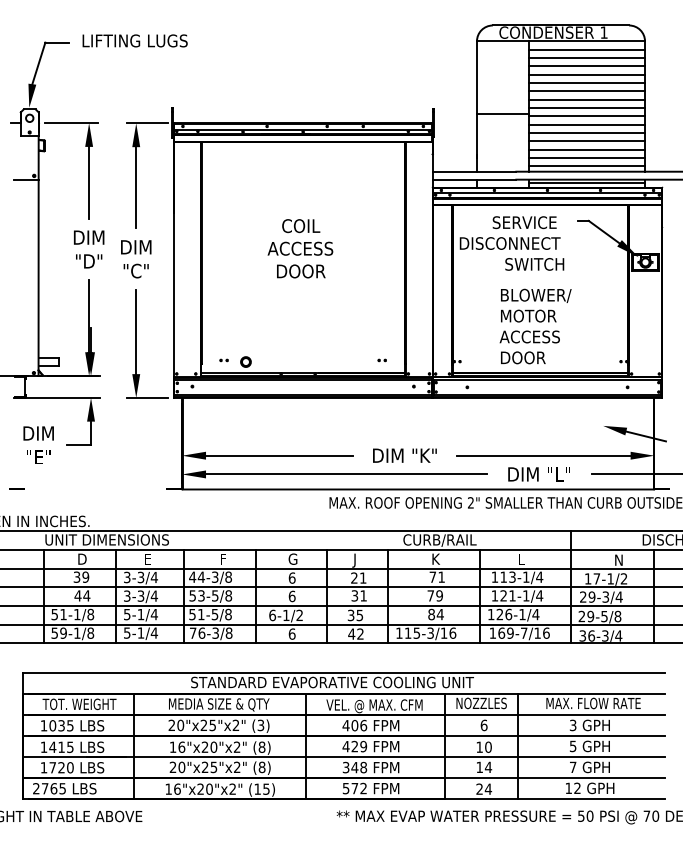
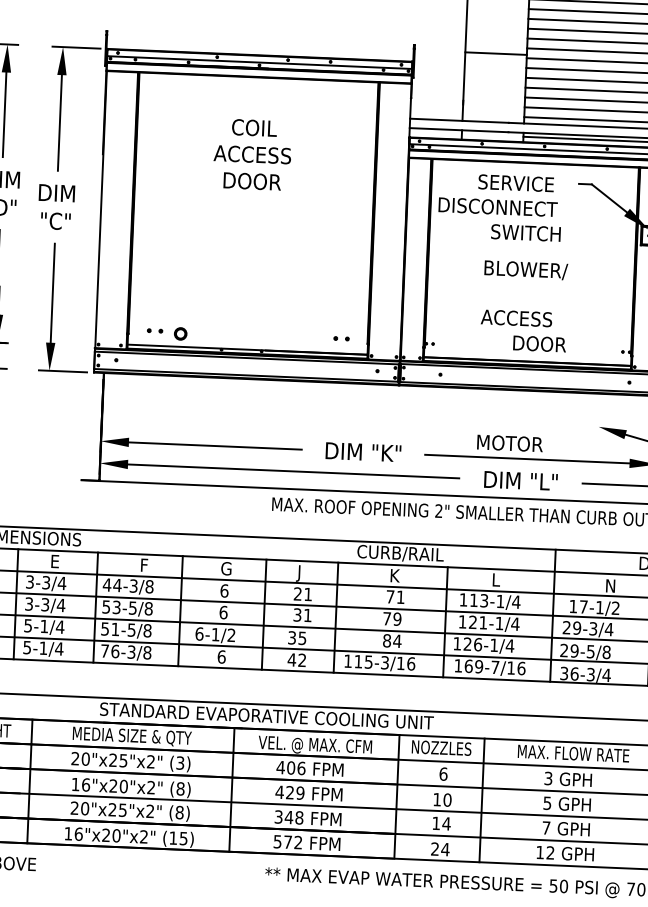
text: (300, 248) -> (252, 154), moved
text: (528, 315) -> (509, 442), moved
text: (523, 357) -> (539, 343), moved
part: (223, 360) -> (154, 330), size x1.6
part: (381, 360) -> (340, 338), size x1.6

